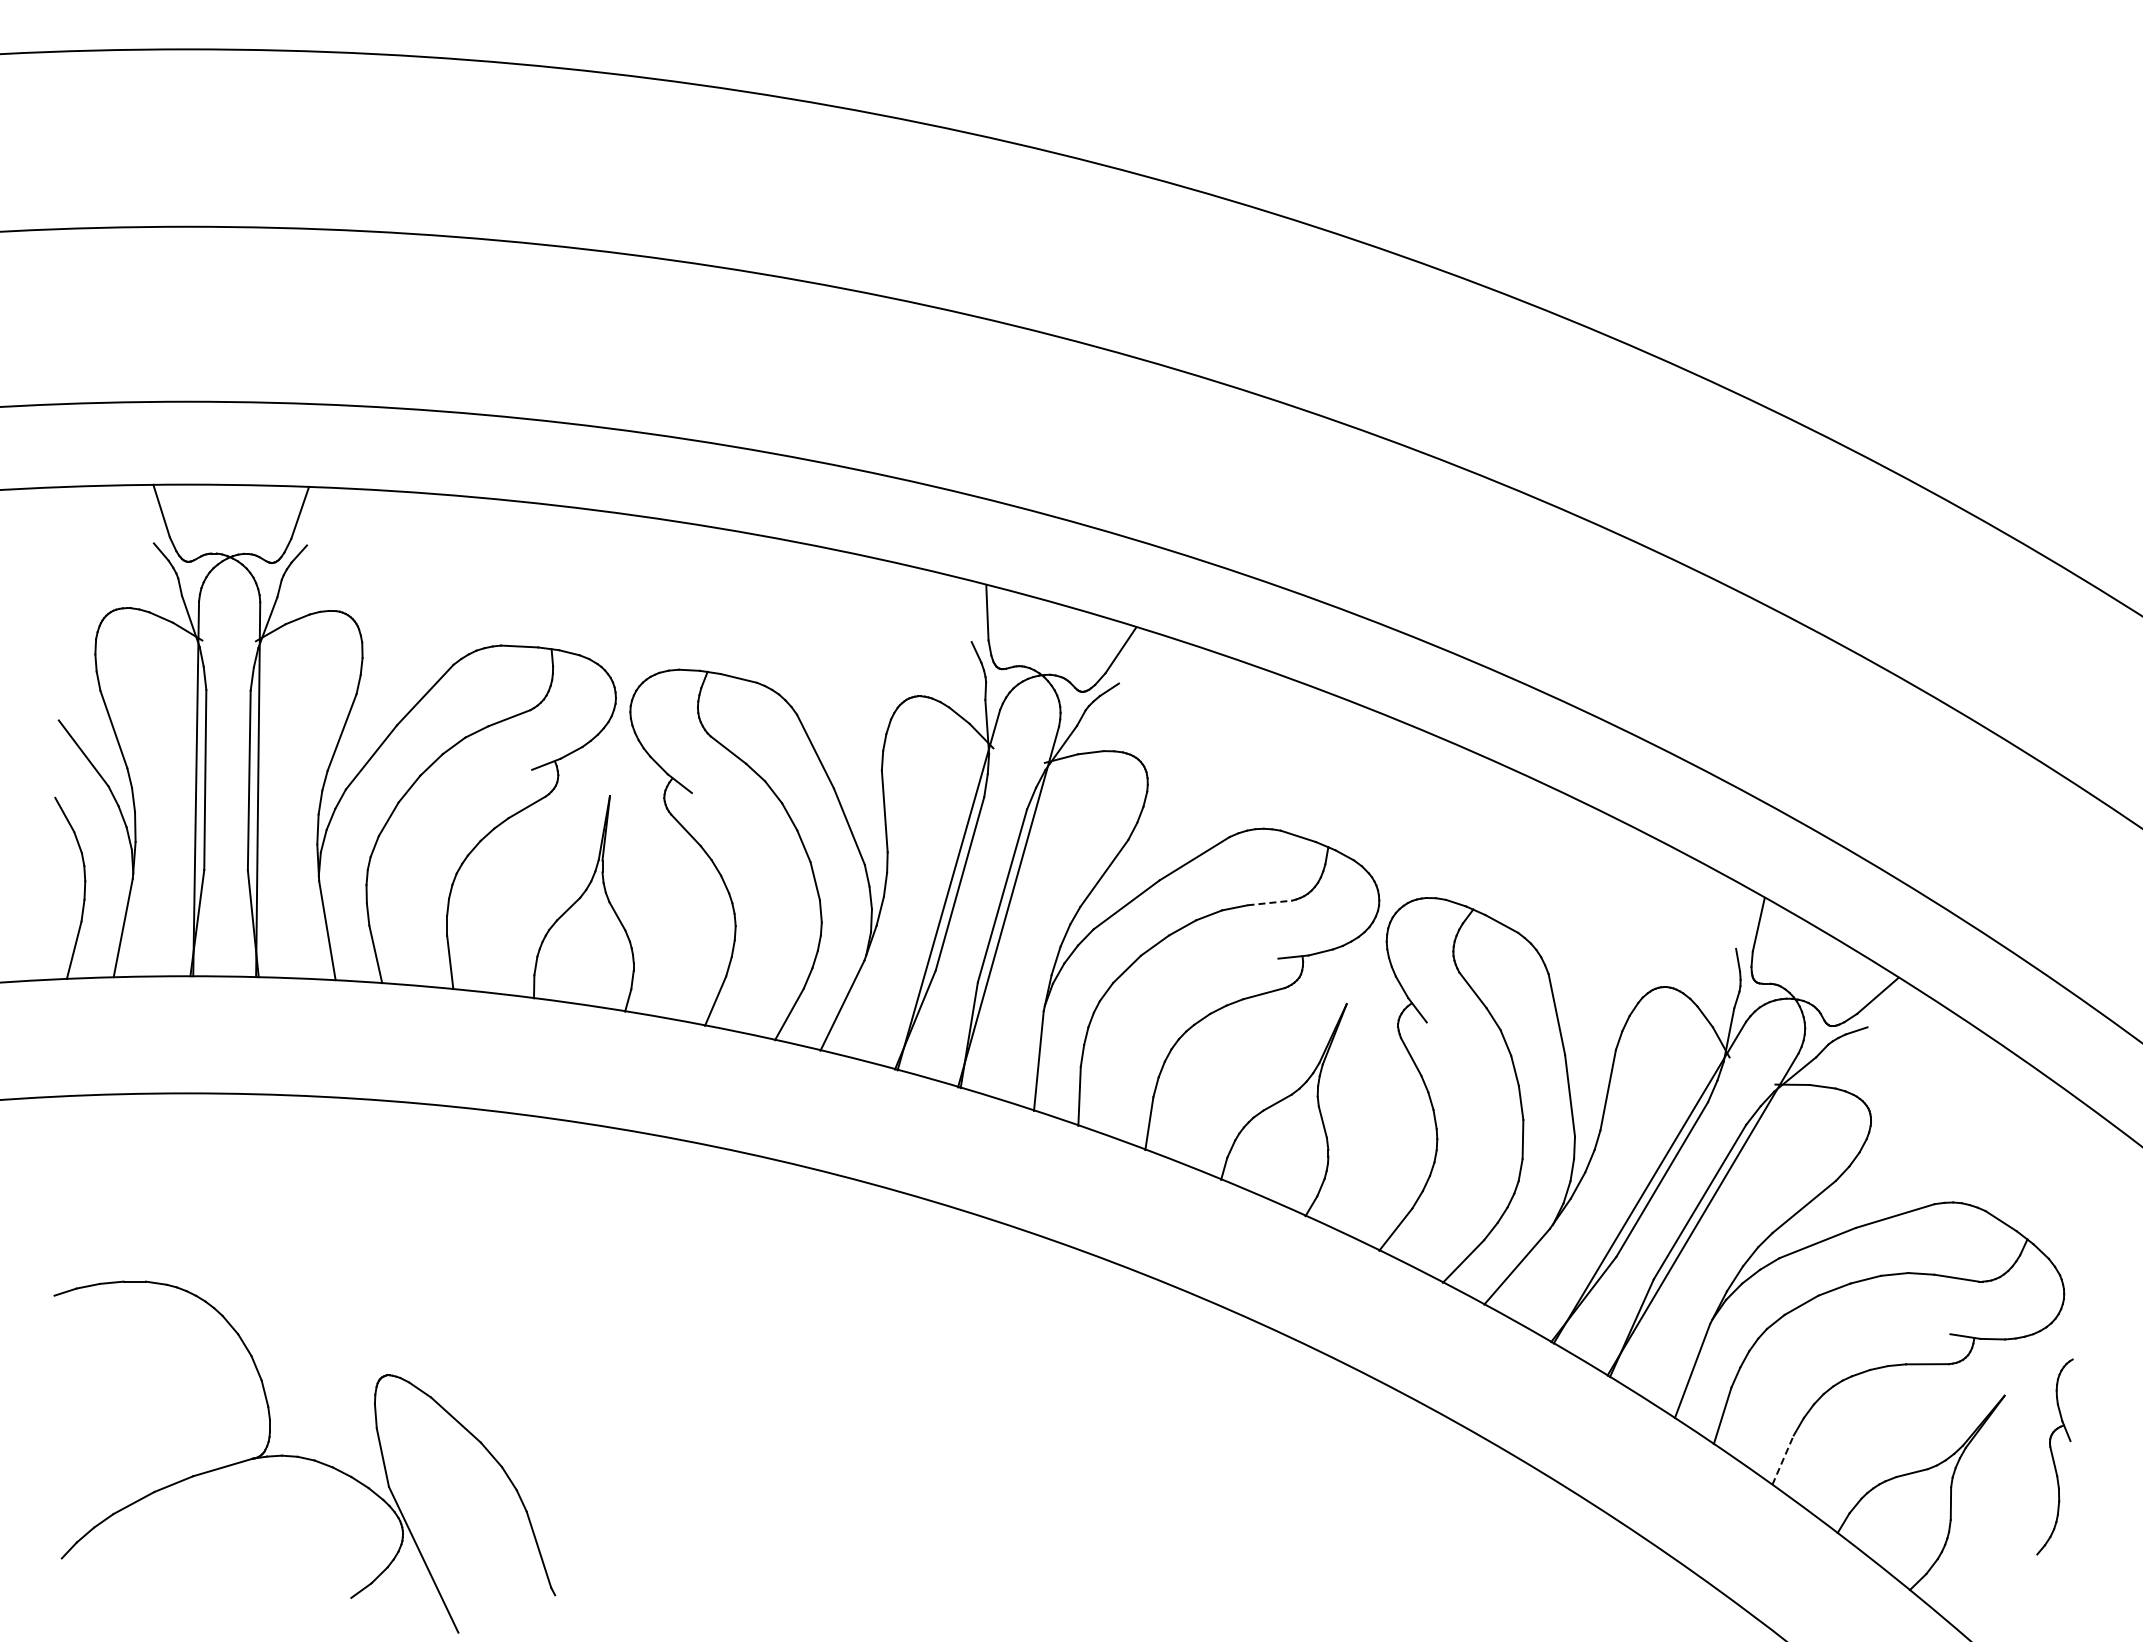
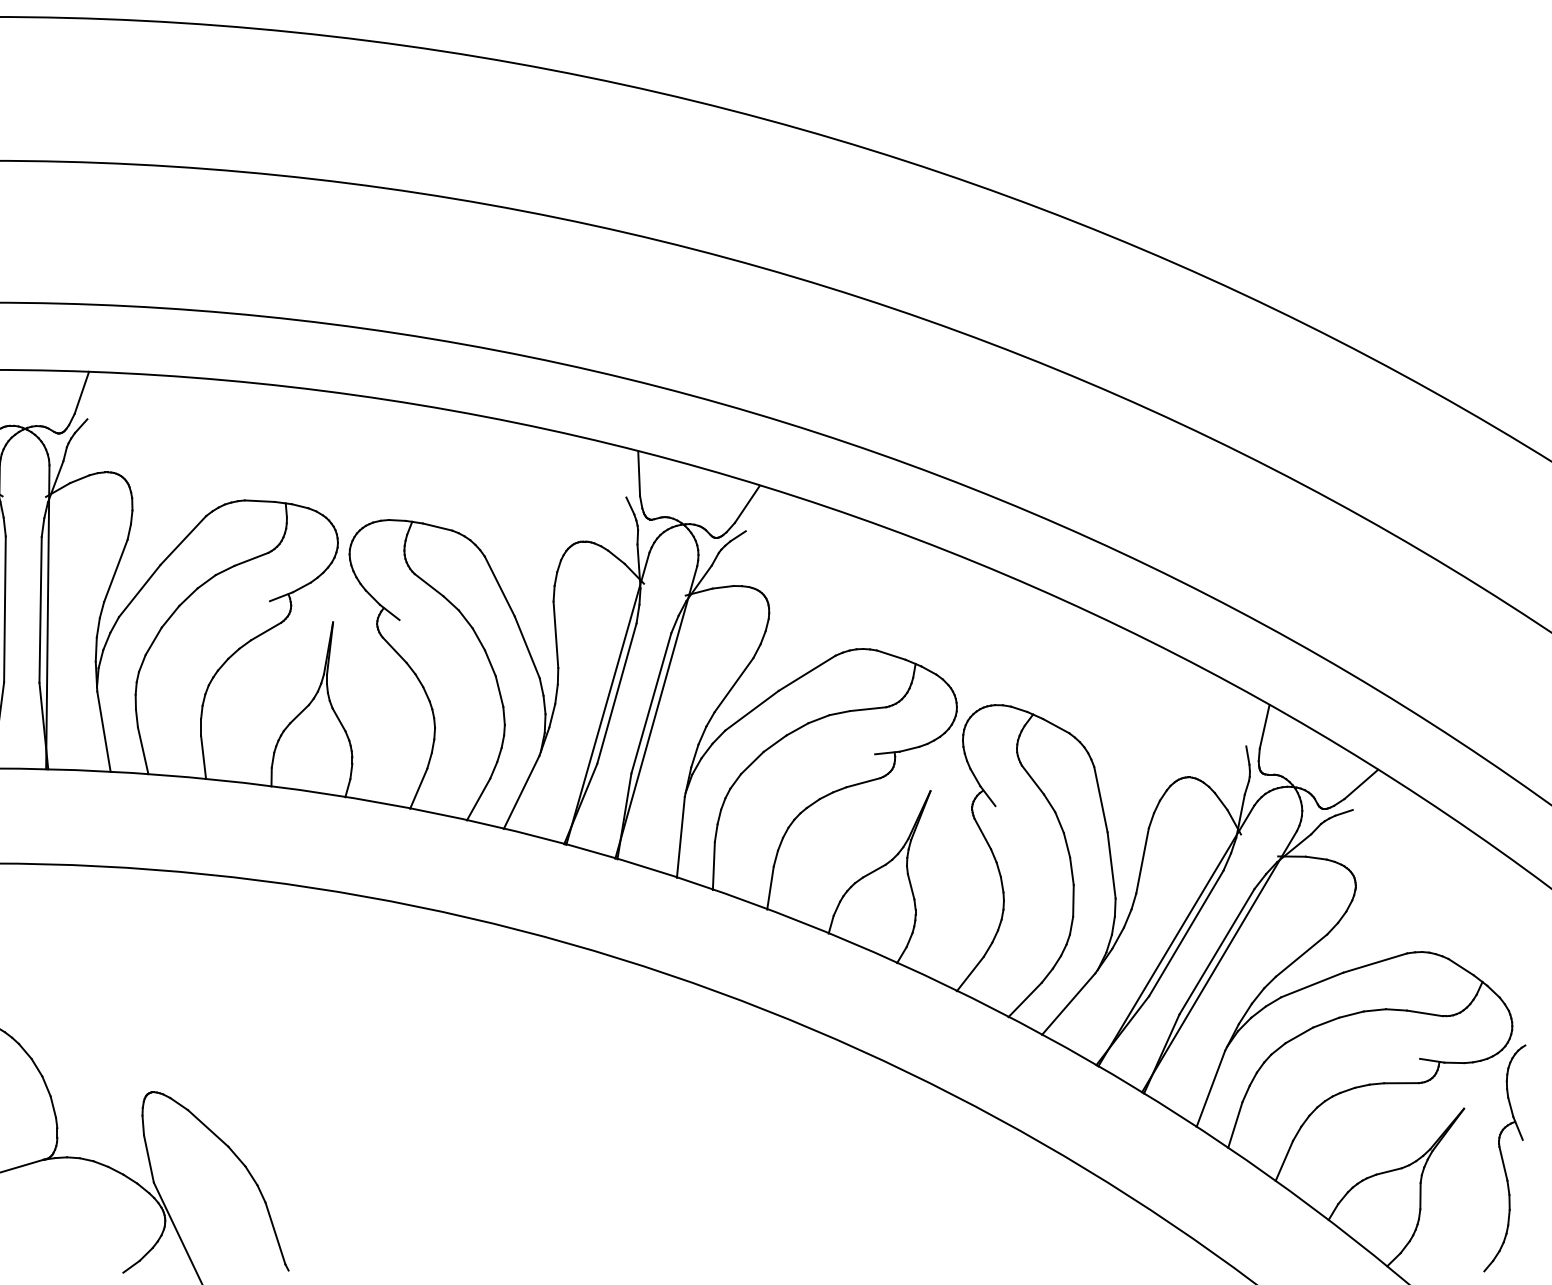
line: (1270, 902) -> (868, 708), dashed -> solid
part: (2054, 1456) -> (1504, 1158), size x1.43
line: (1783, 1460) -> (1284, 1161), dashed -> solid

